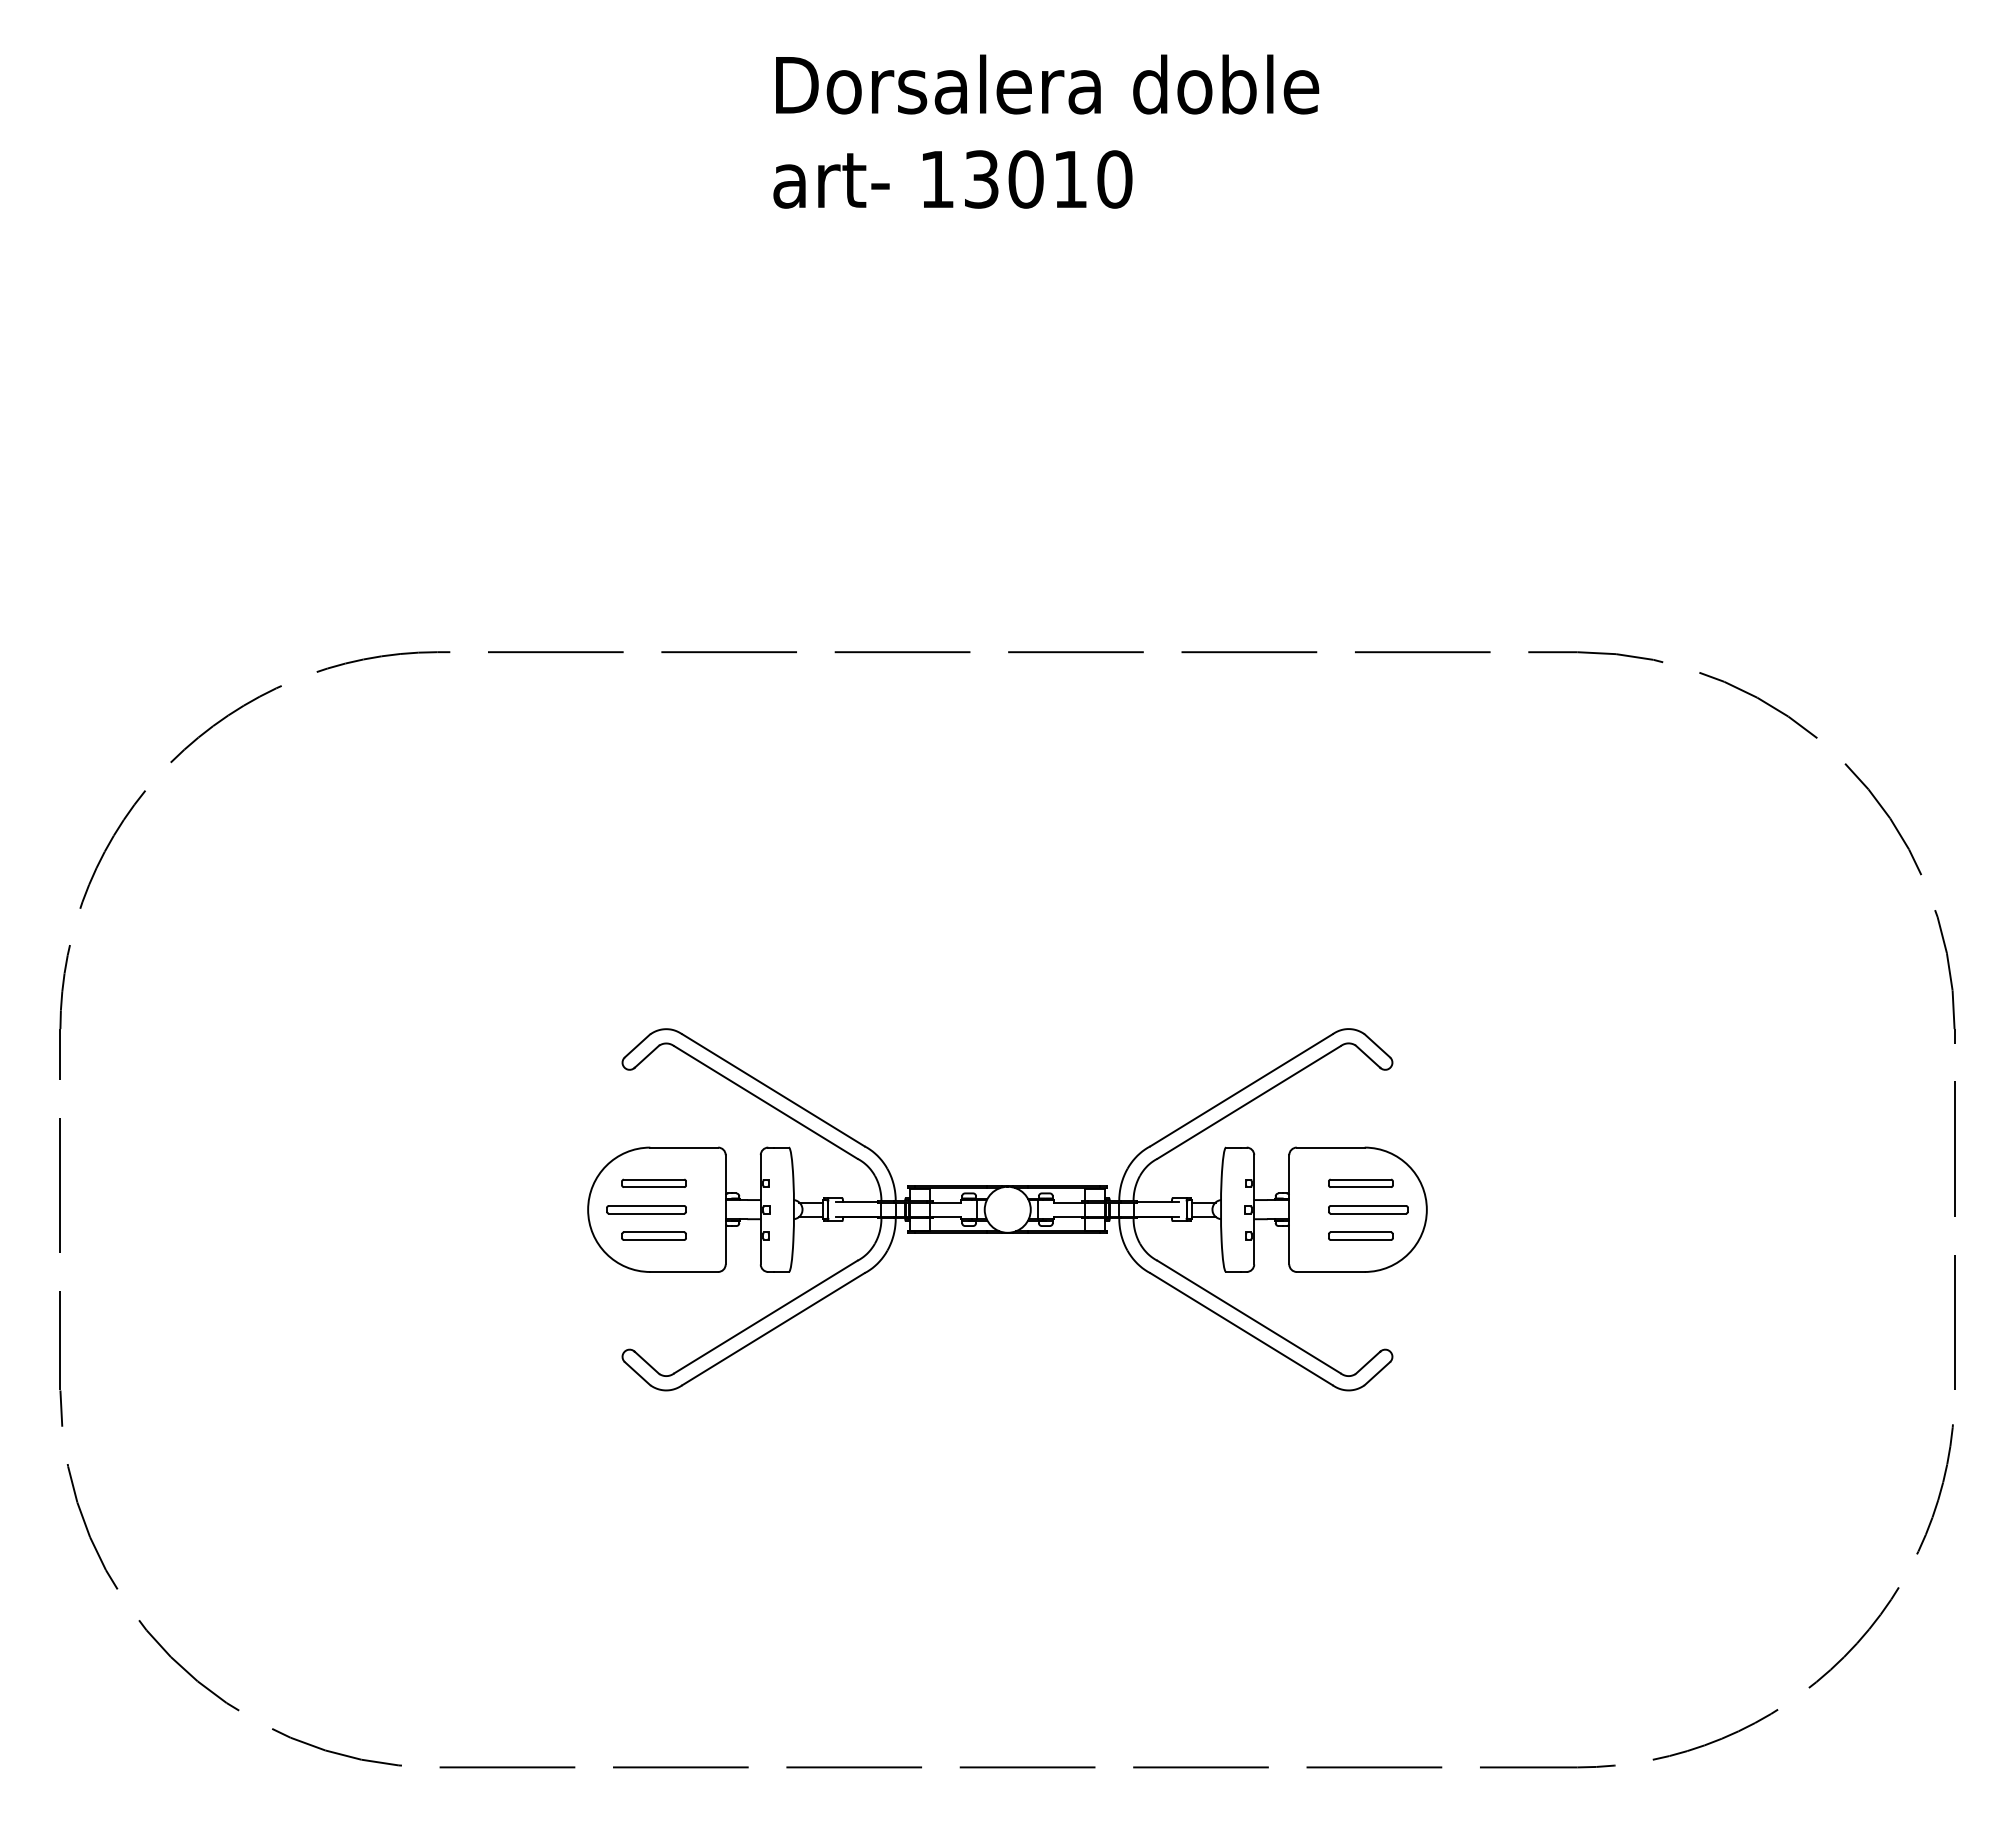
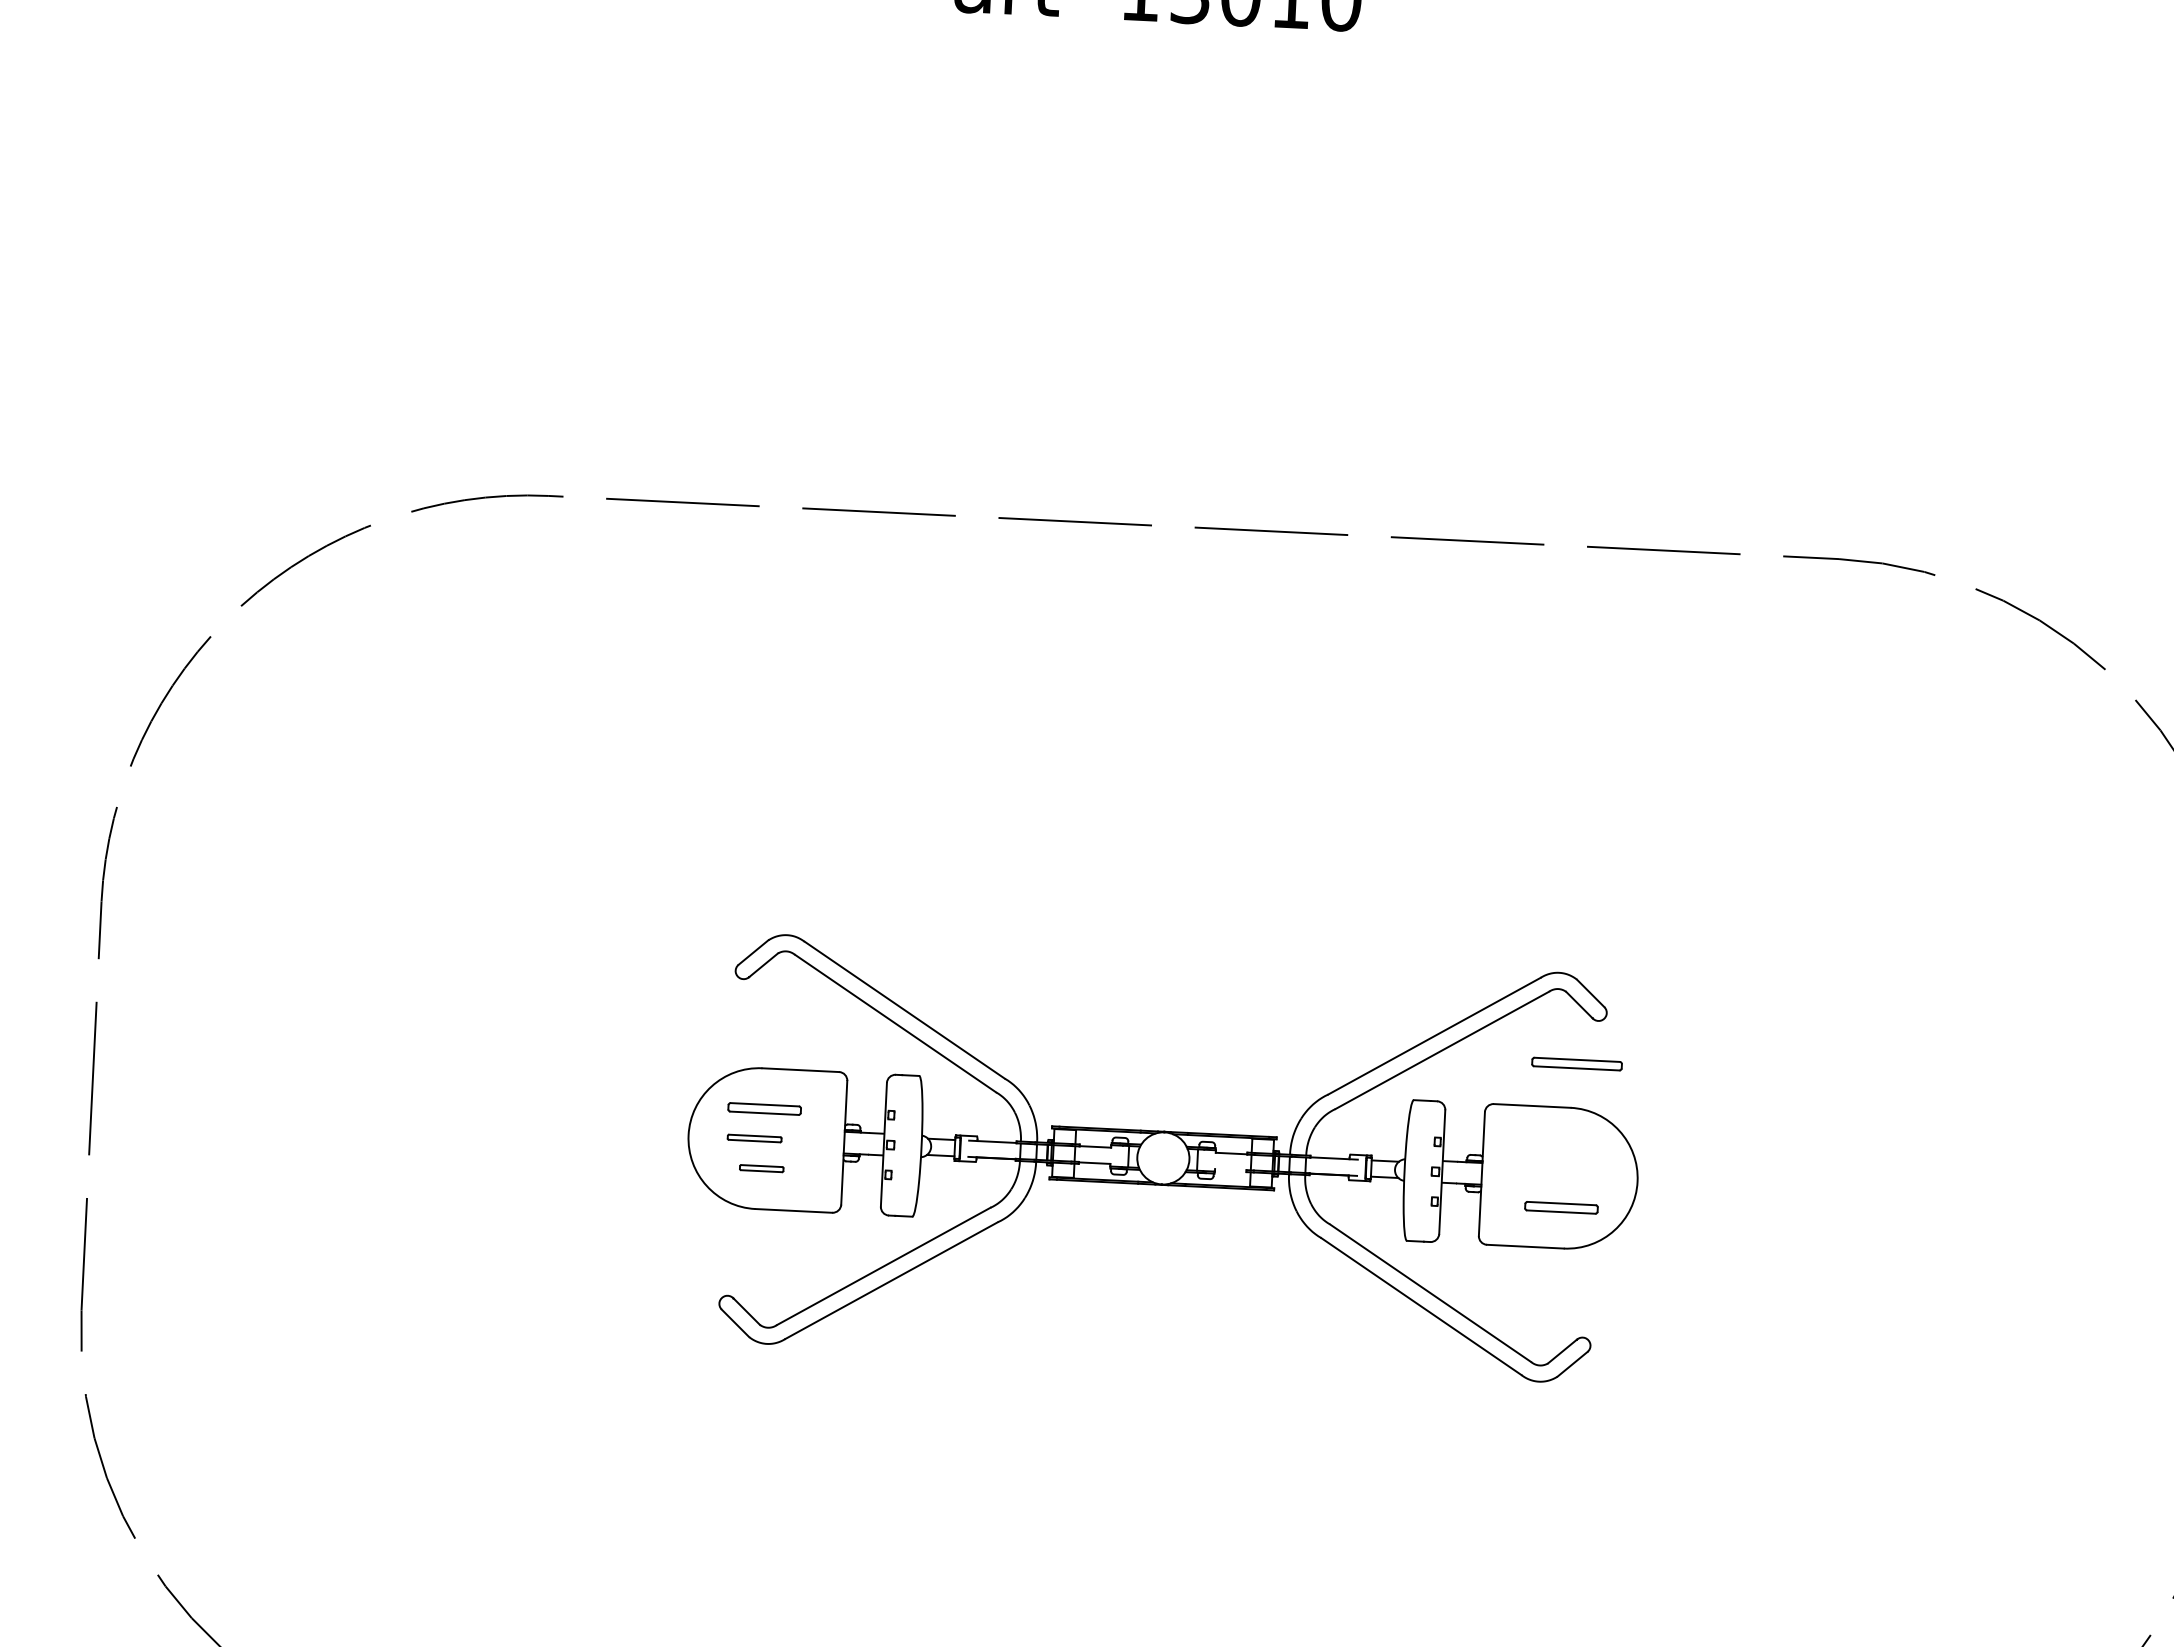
part: (1360, 1182) -> (1563, 1147), removed
part: (646, 1209) -> (754, 1138), size x0.6
part: (1368, 1209) -> (1577, 1063), moved
line: (1067, 1216) -> (1230, 1169), removed
part: (653, 1235) -> (761, 1167), size x0.6

